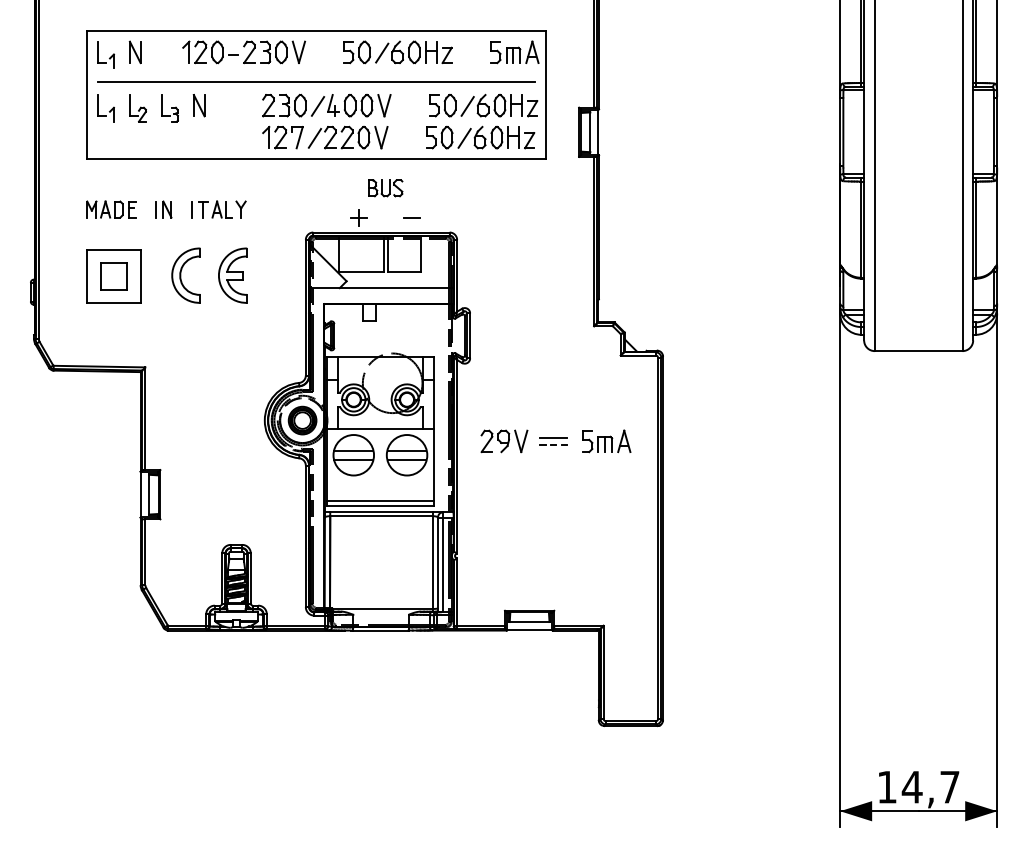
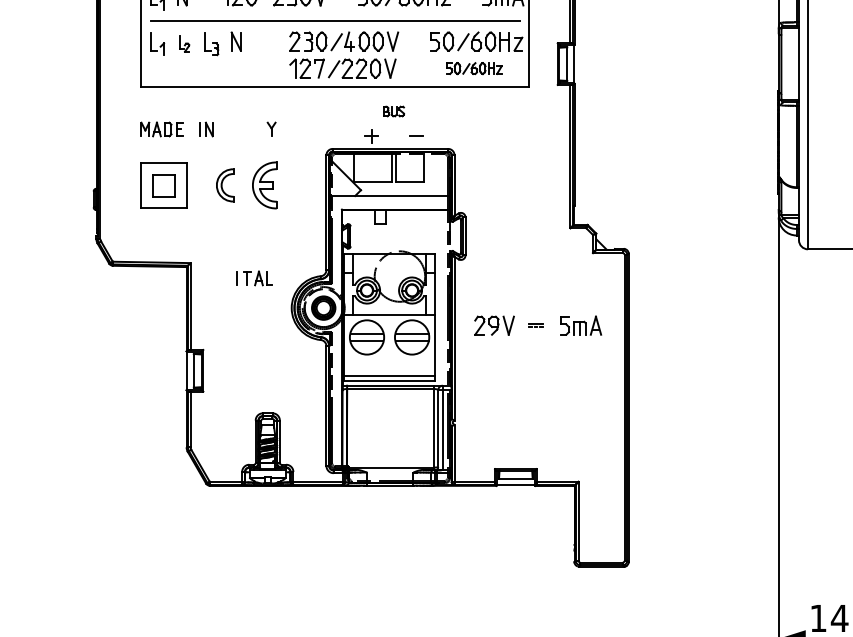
part: (137, 108) -> (183, 43), size x0.7
part: (480, 137) -> (474, 68), size x0.6
part: (385, 188) -> (393, 111), size x0.7
part: (211, 209) -> (254, 278), moved
part: (185, 275) -> (224, 185), size x0.7
part: (553, 441) -> (536, 325), size x0.6

